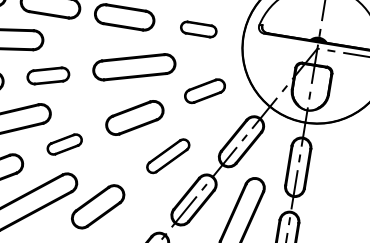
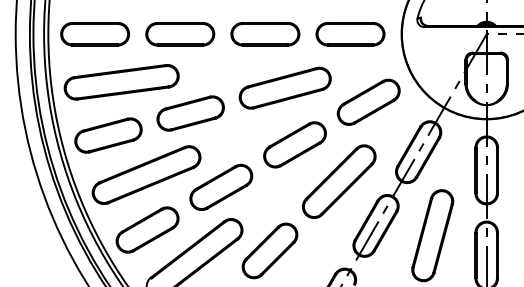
part: (198, 29) -> (350, 34), size x1.67
part: (48, 75) -> (190, 113), size x1.43
part: (204, 90) -> (368, 101), size x1.43
part: (64, 143) -> (221, 186), size x1.67
part: (168, 156) -> (339, 181), size x1.67

